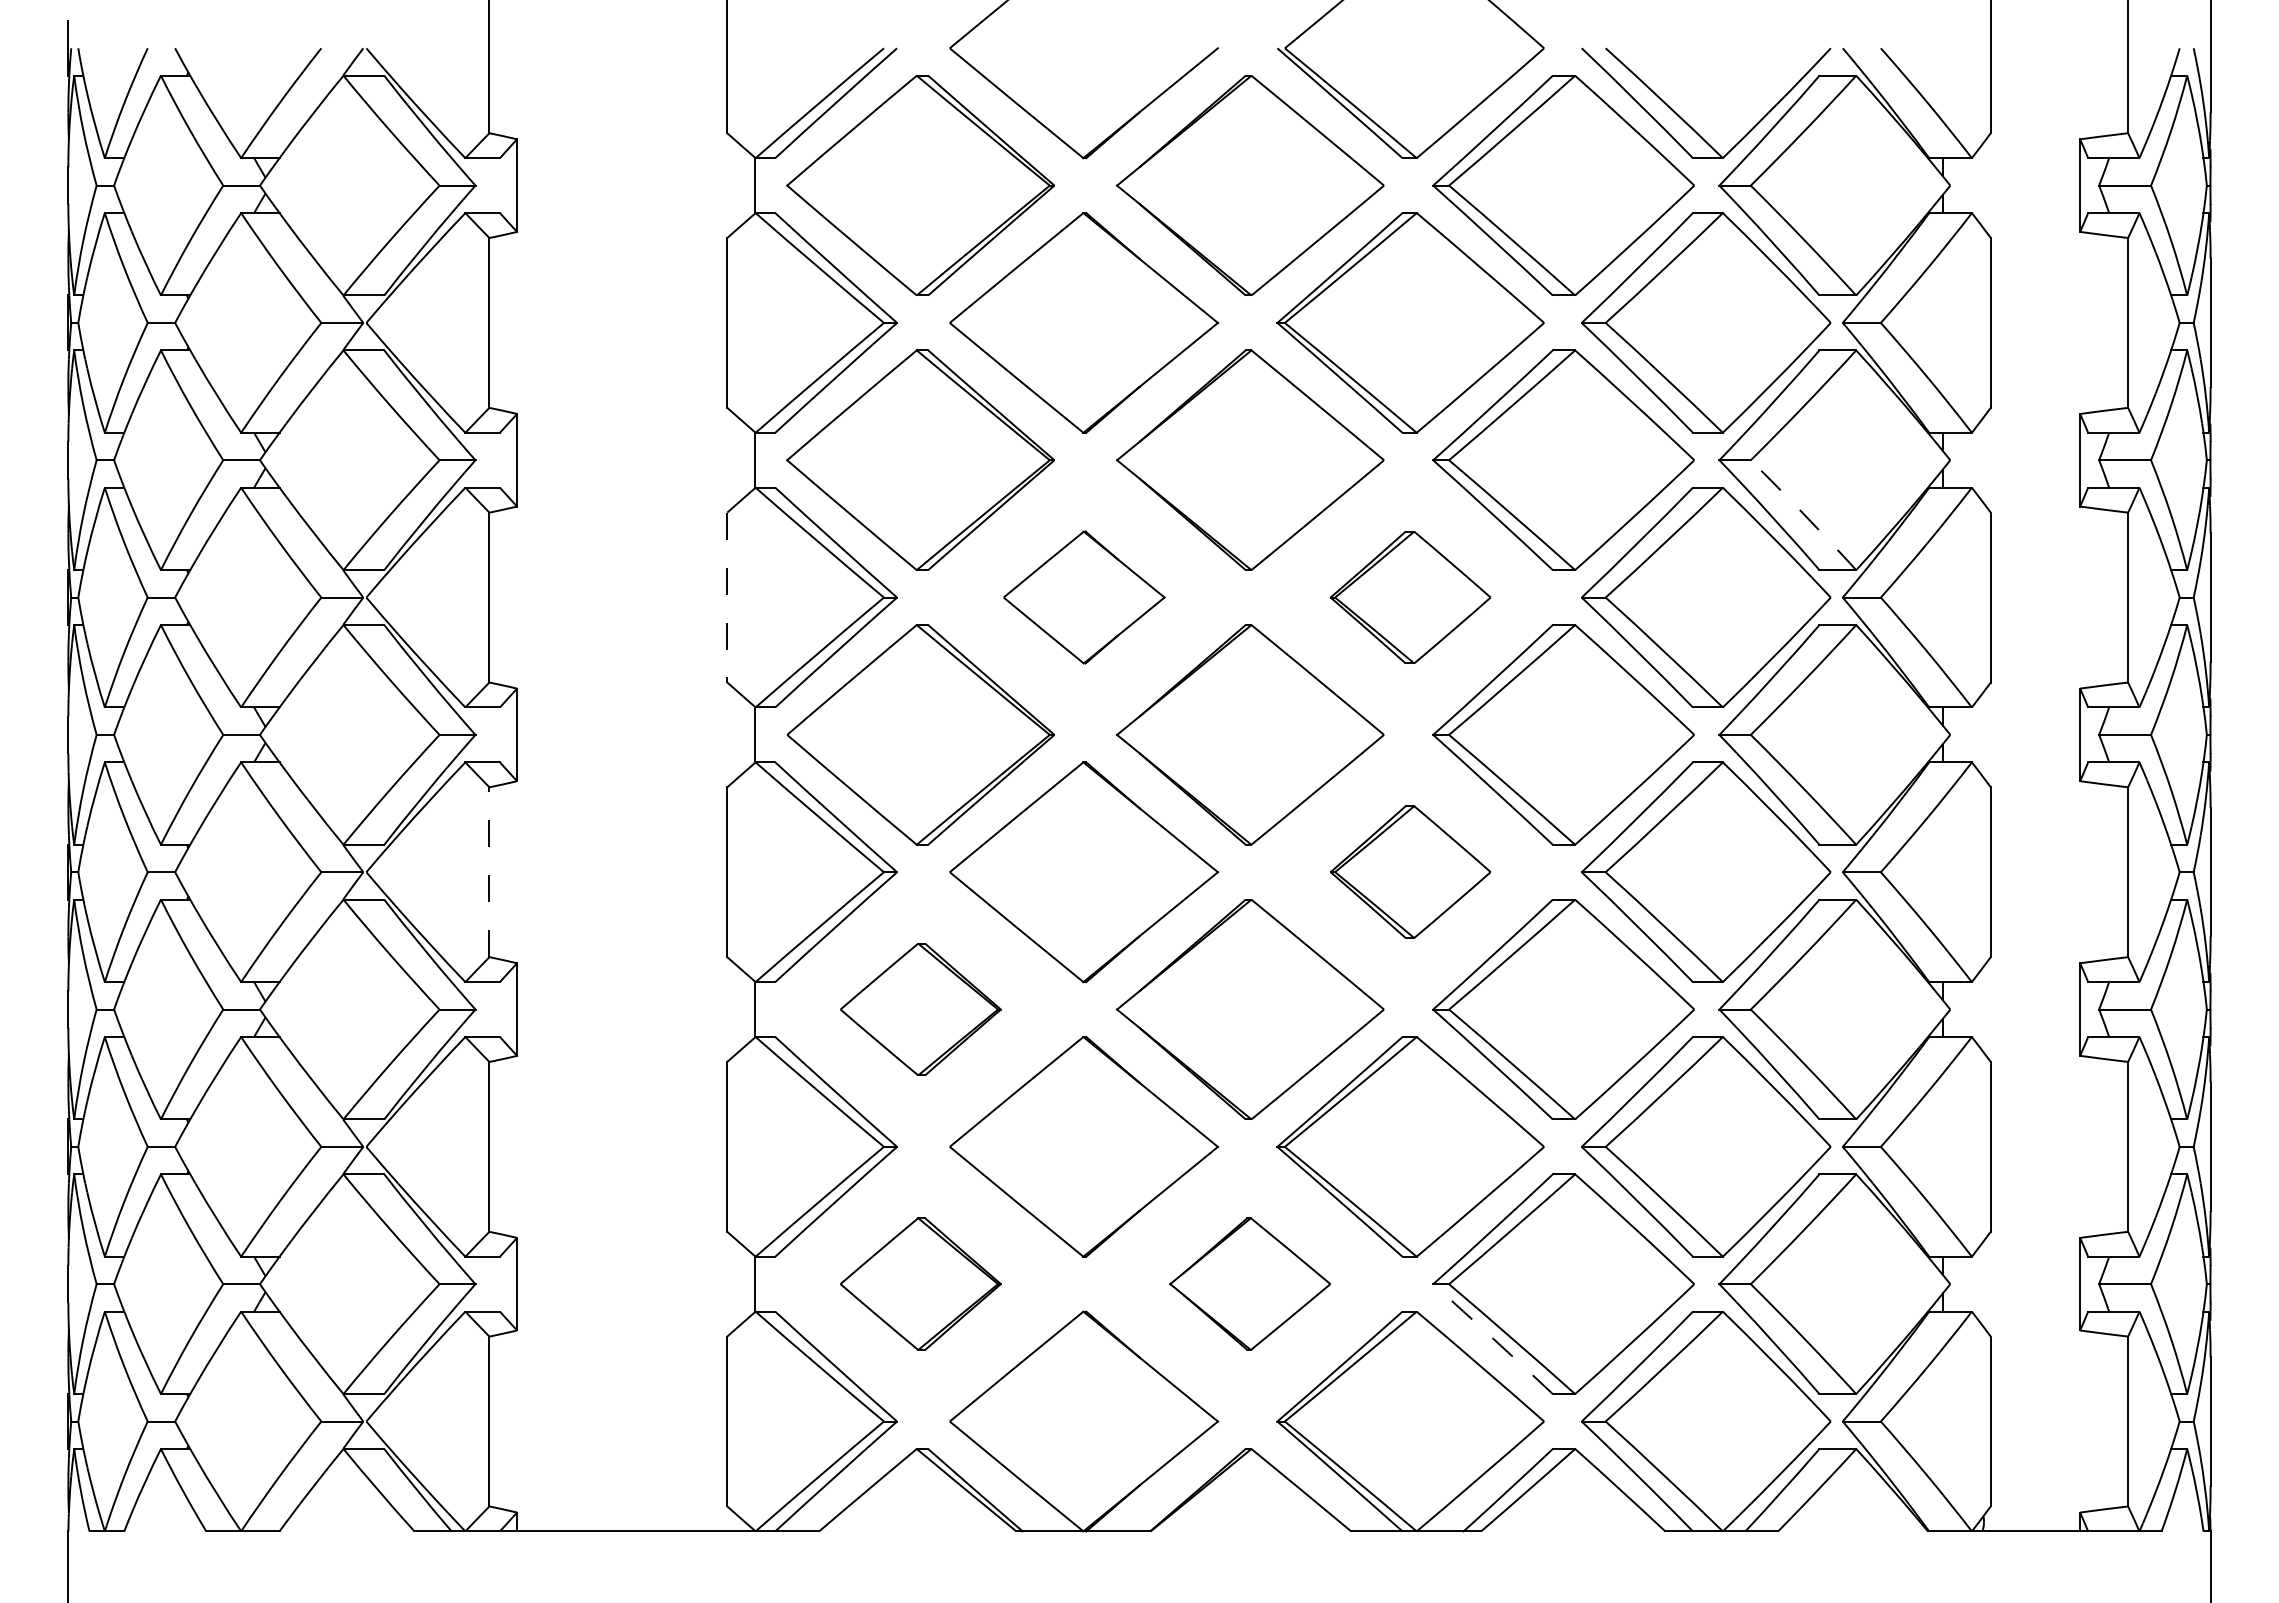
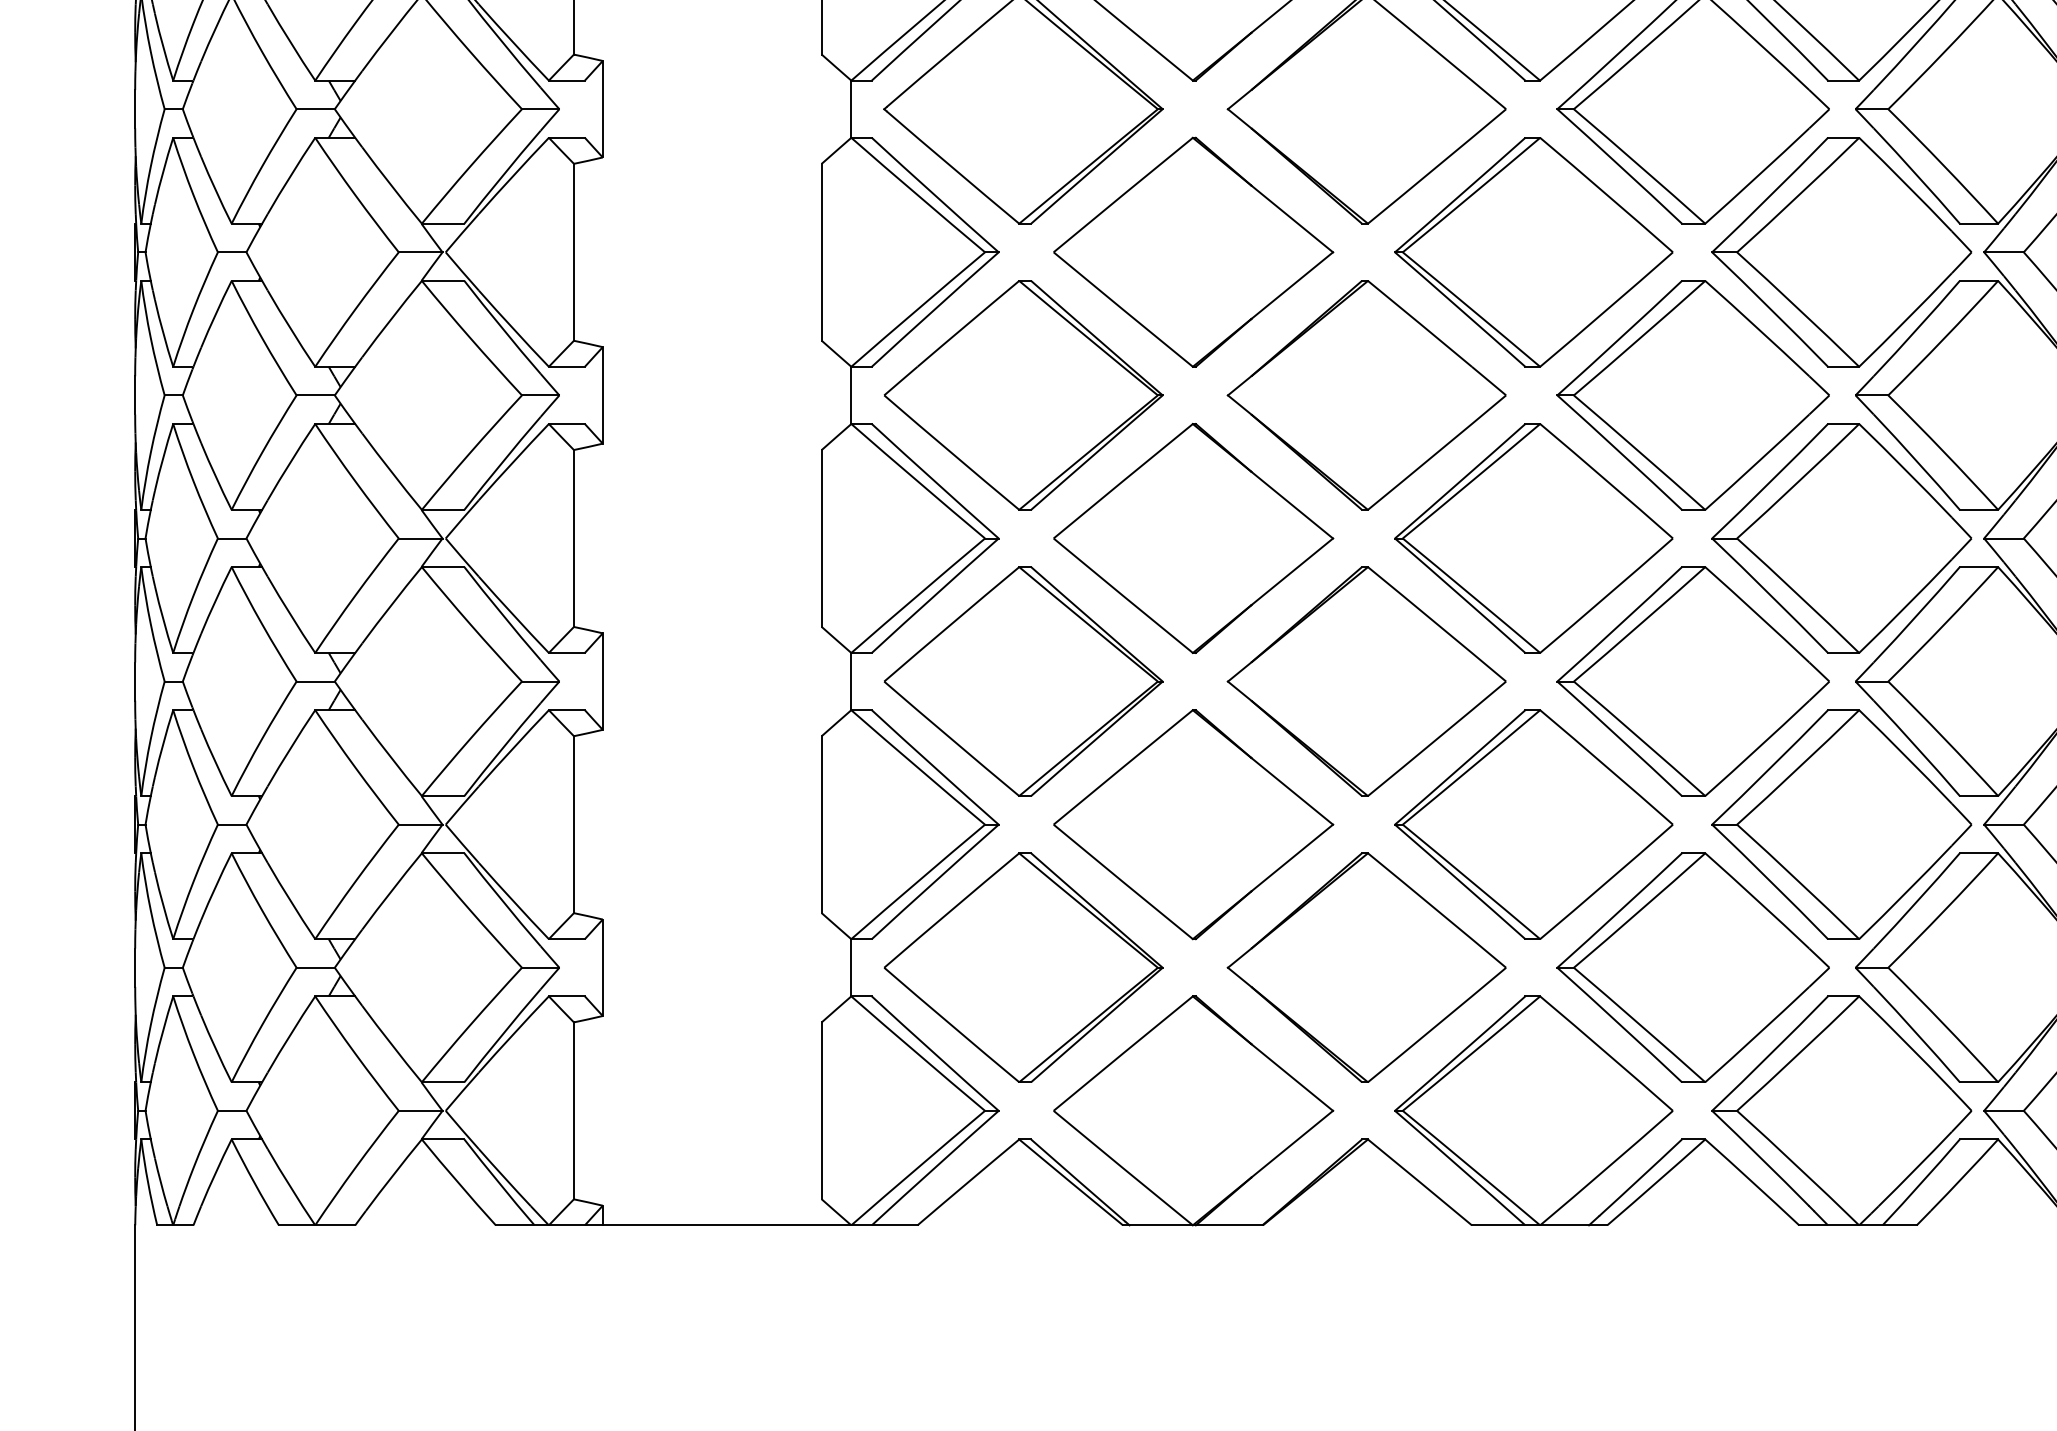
arc: (1804, 514) -> (1944, 165), dashed -> solid
line: (727, 597) -> (822, 252), dashed -> solid
part: (1084, 597) -> (1194, 252), size x1.67
part: (1410, 597) -> (1533, 252), size x1.67
part: (1410, 871) -> (1533, 537), size x1.67
line: (489, 872) -> (574, 538), dashed -> solid
part: (920, 1009) -> (1023, 681), size x1.67
part: (920, 1283) -> (1023, 967), size x1.67
part: (1249, 1283) -> (1365, 967), size x1.67
arc: (1493, 1338) -> (1620, 1024), dashed -> solid

